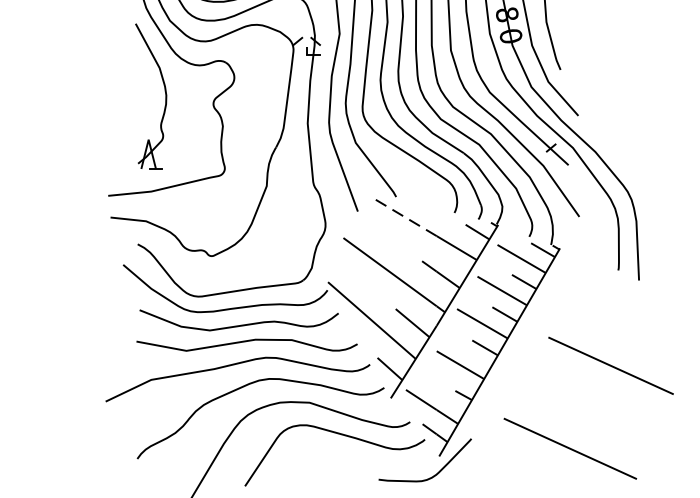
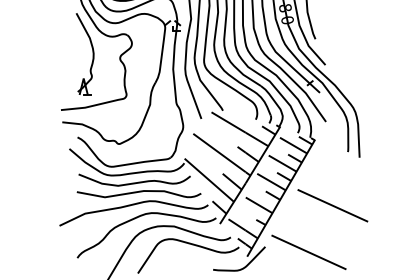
line: (405, 217) -> (228, 122), dashed -> solid
line: (610, 365) -> (332, 205), moved
line: (569, 448) -> (308, 252), moved

